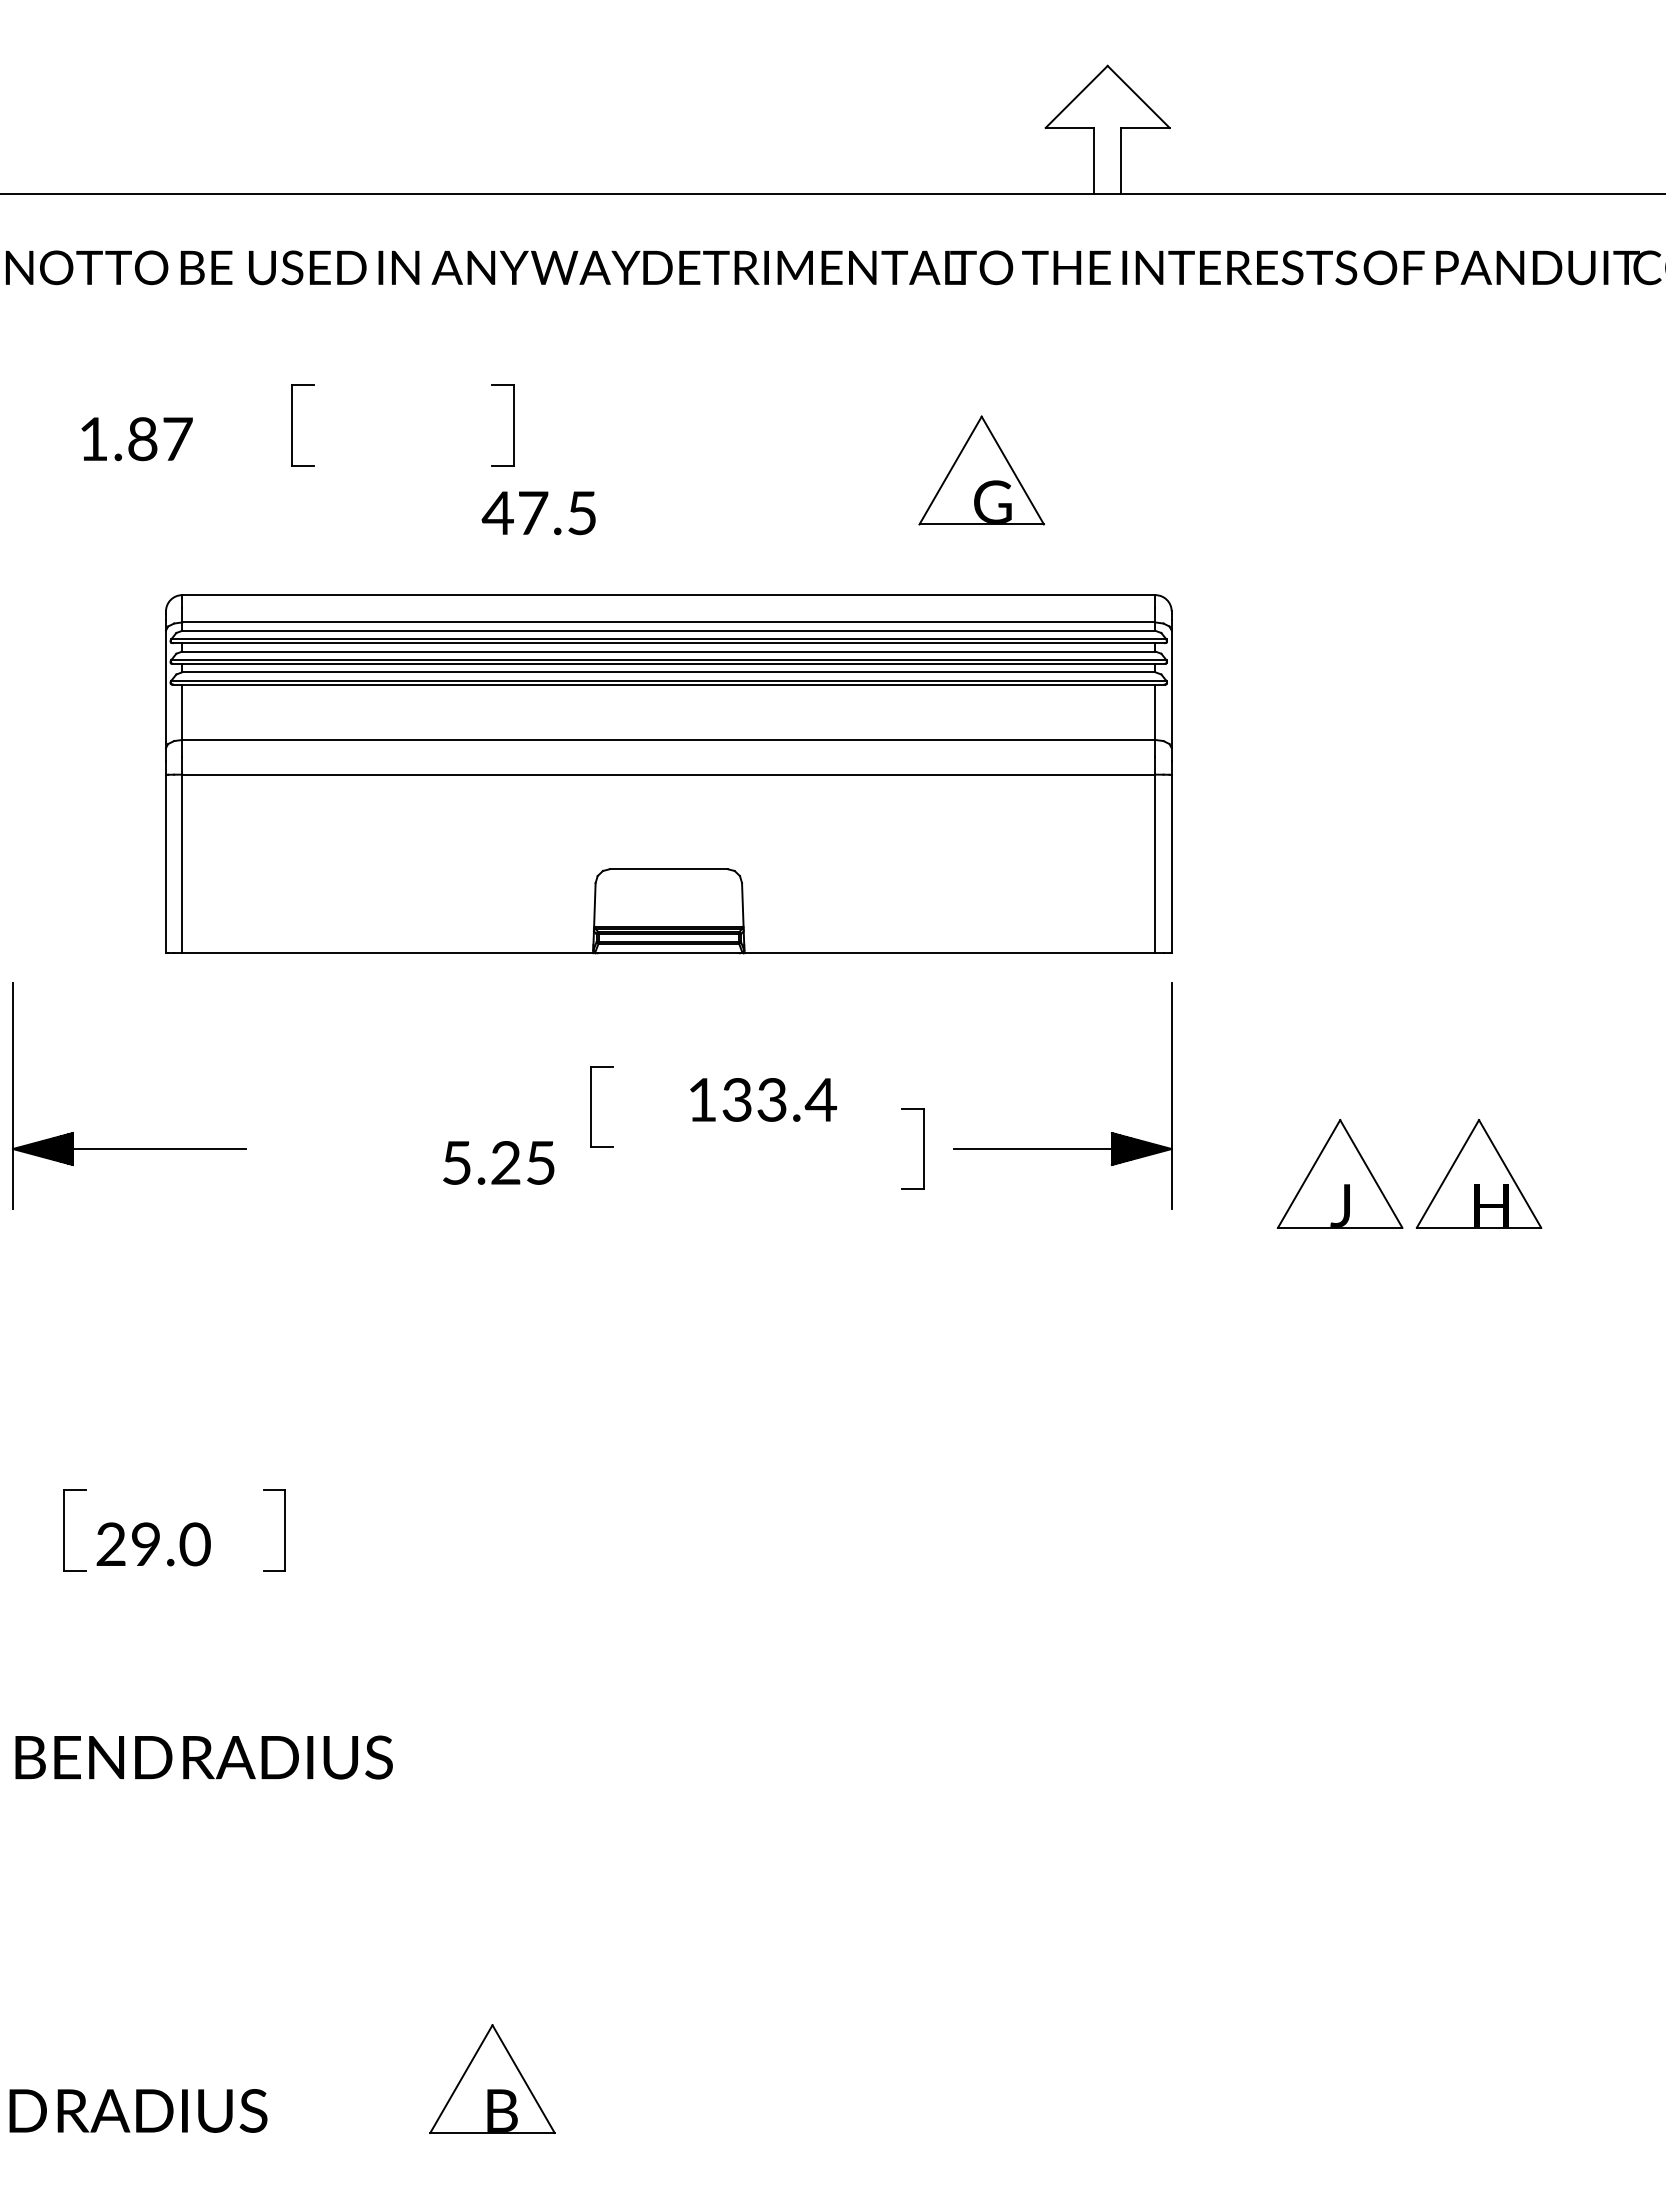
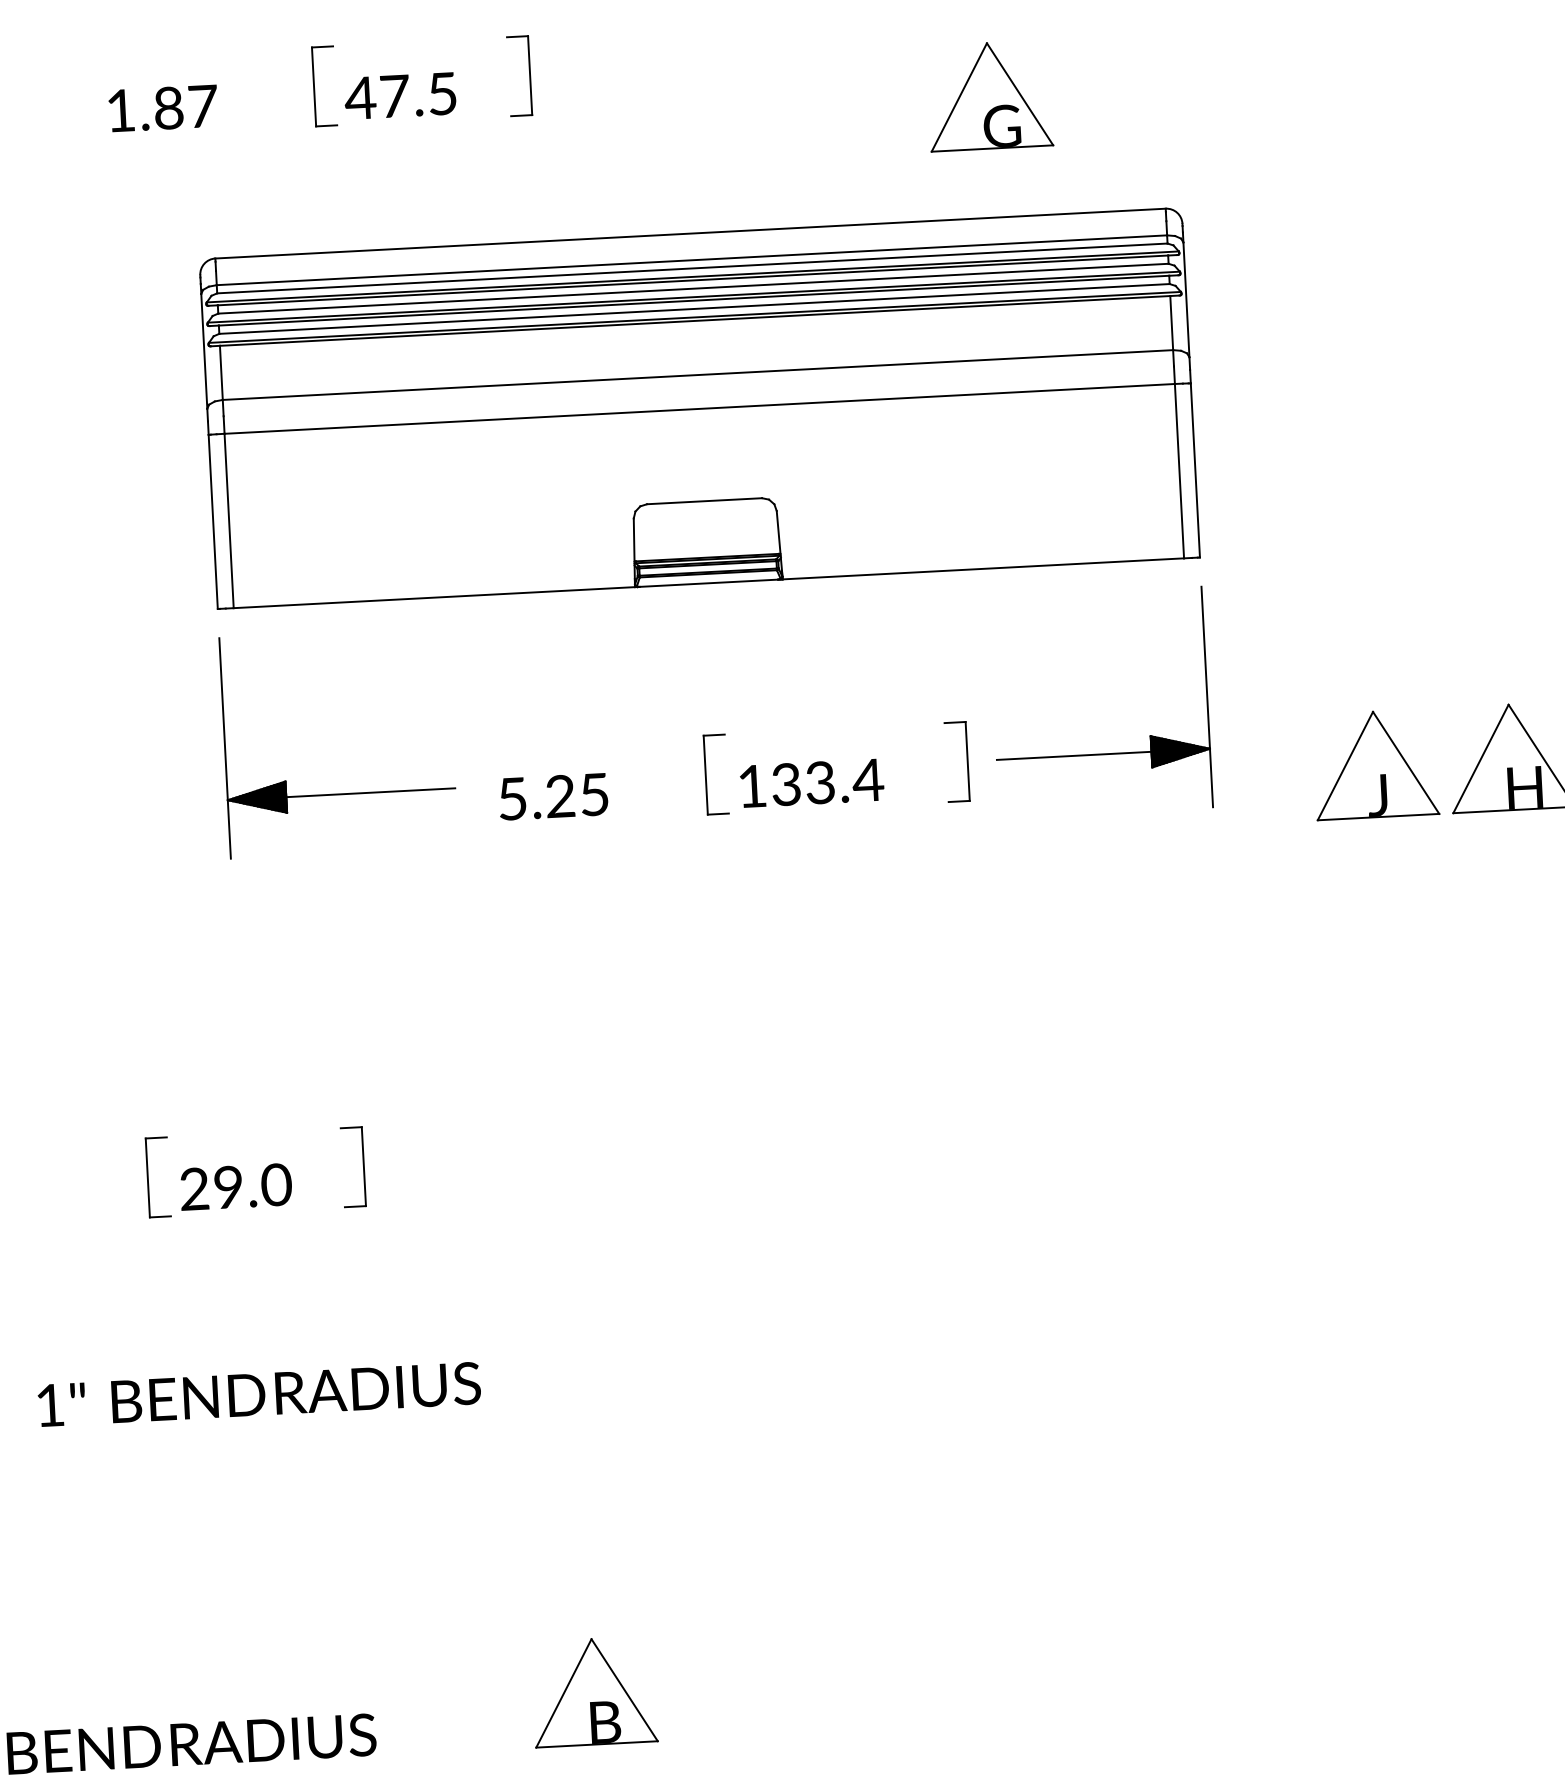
text: (538, 513) -> (400, 96), moved
text: (763, 1099) -> (812, 782), moved
part: (591, 1106) -> (705, 774), moved
part: (129, 1148) -> (341, 793), moved

